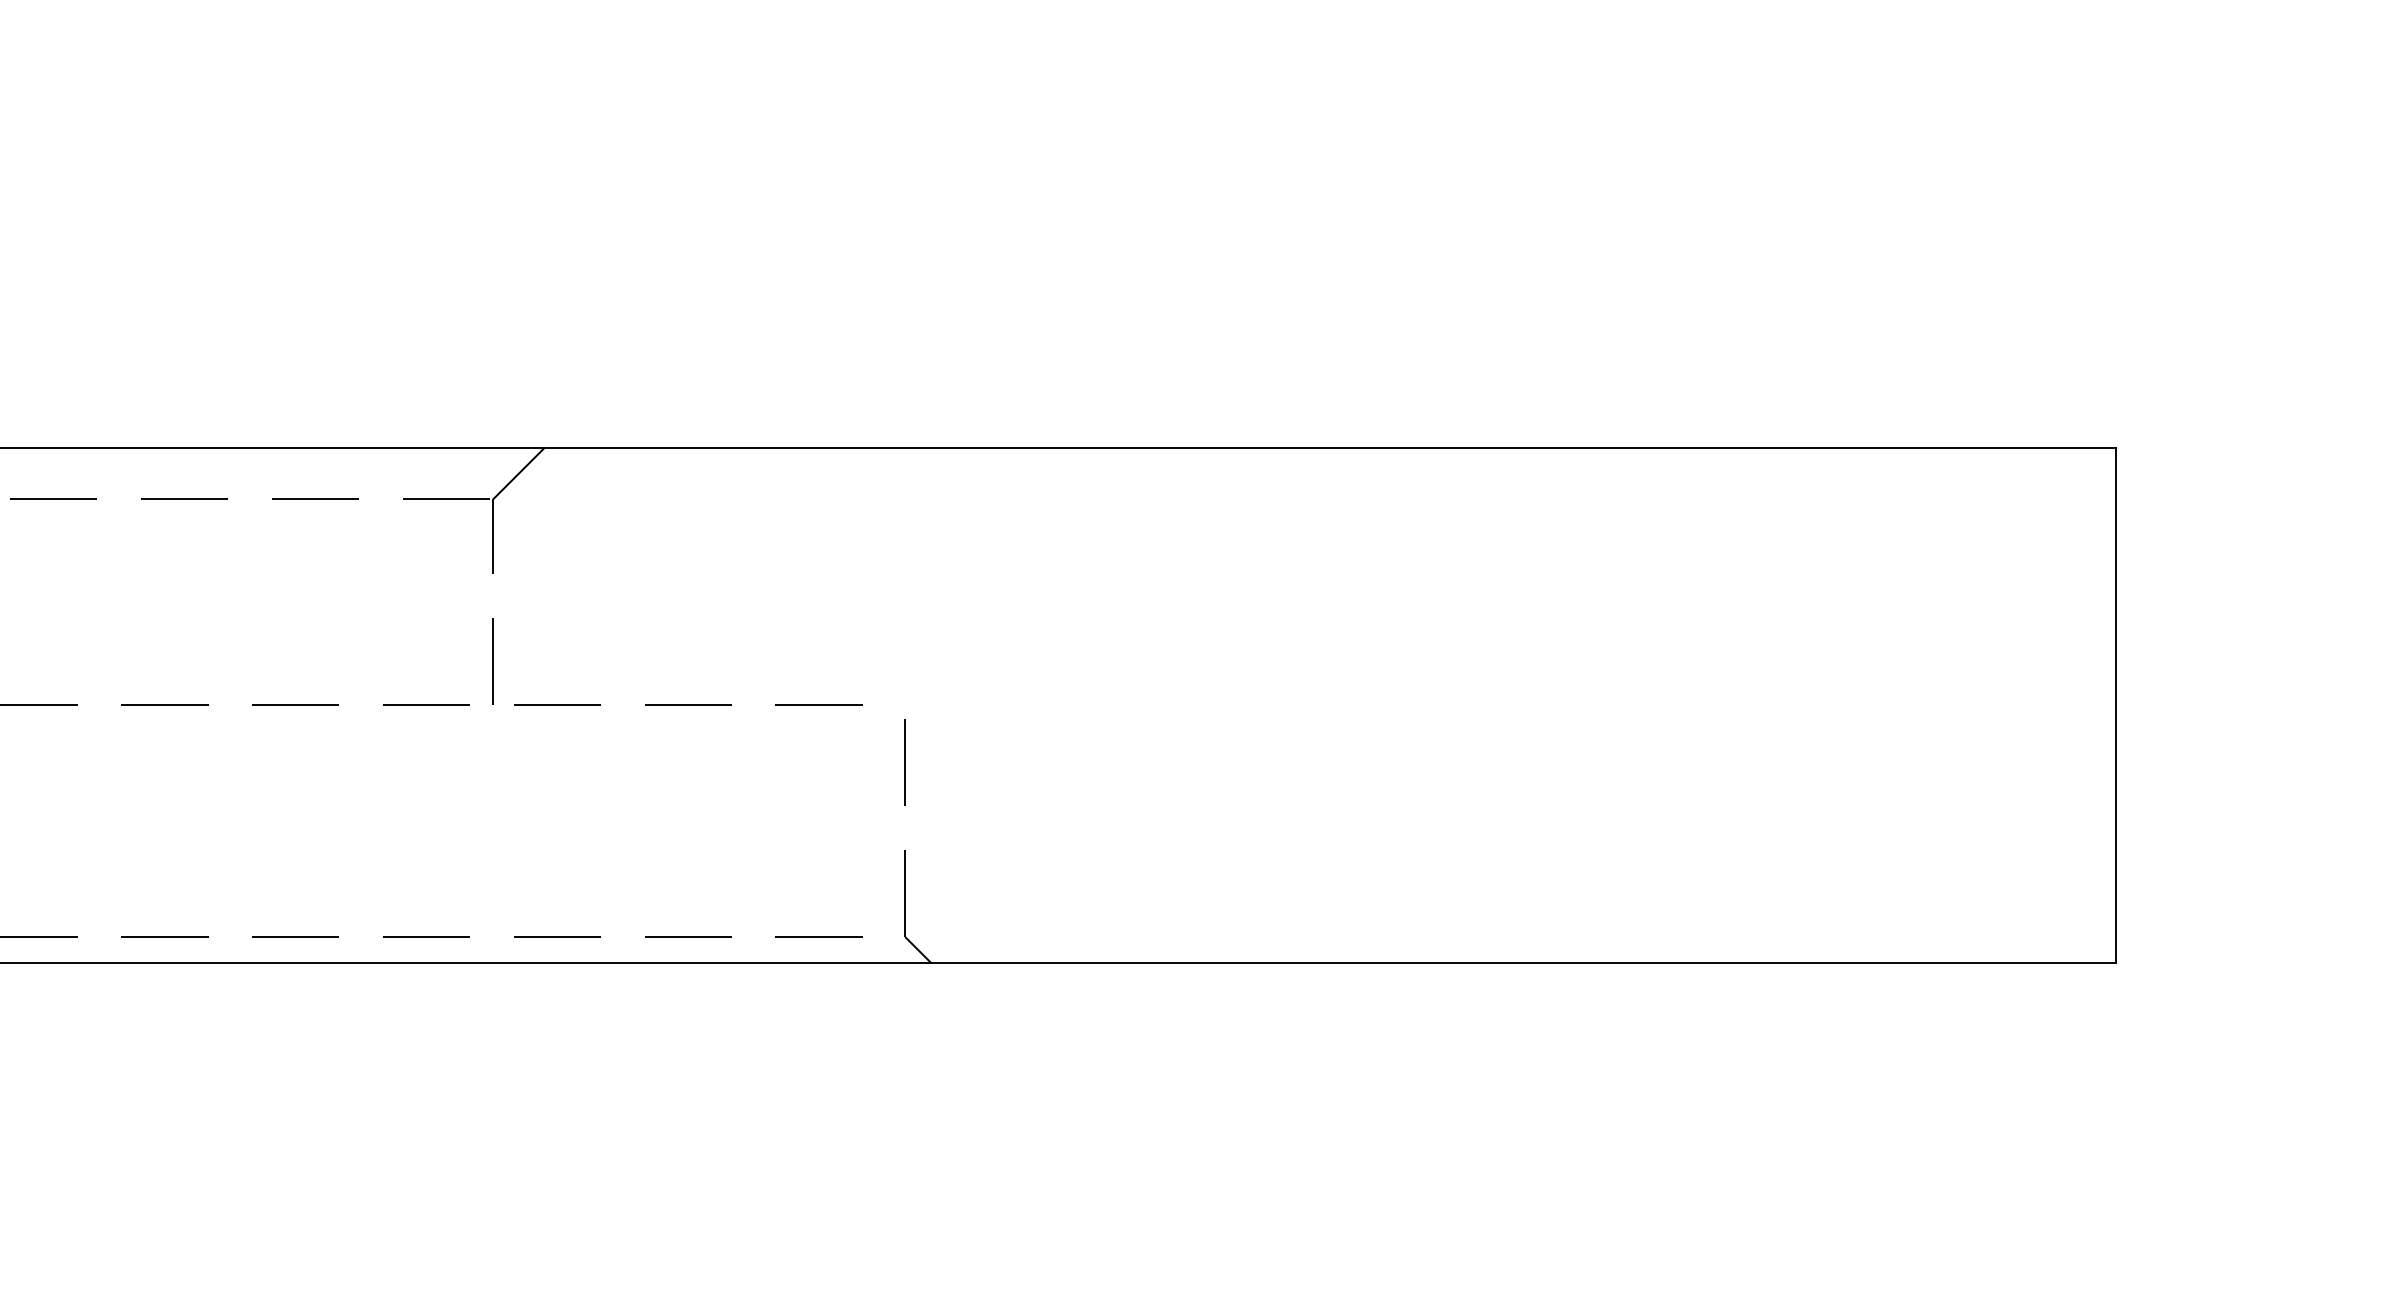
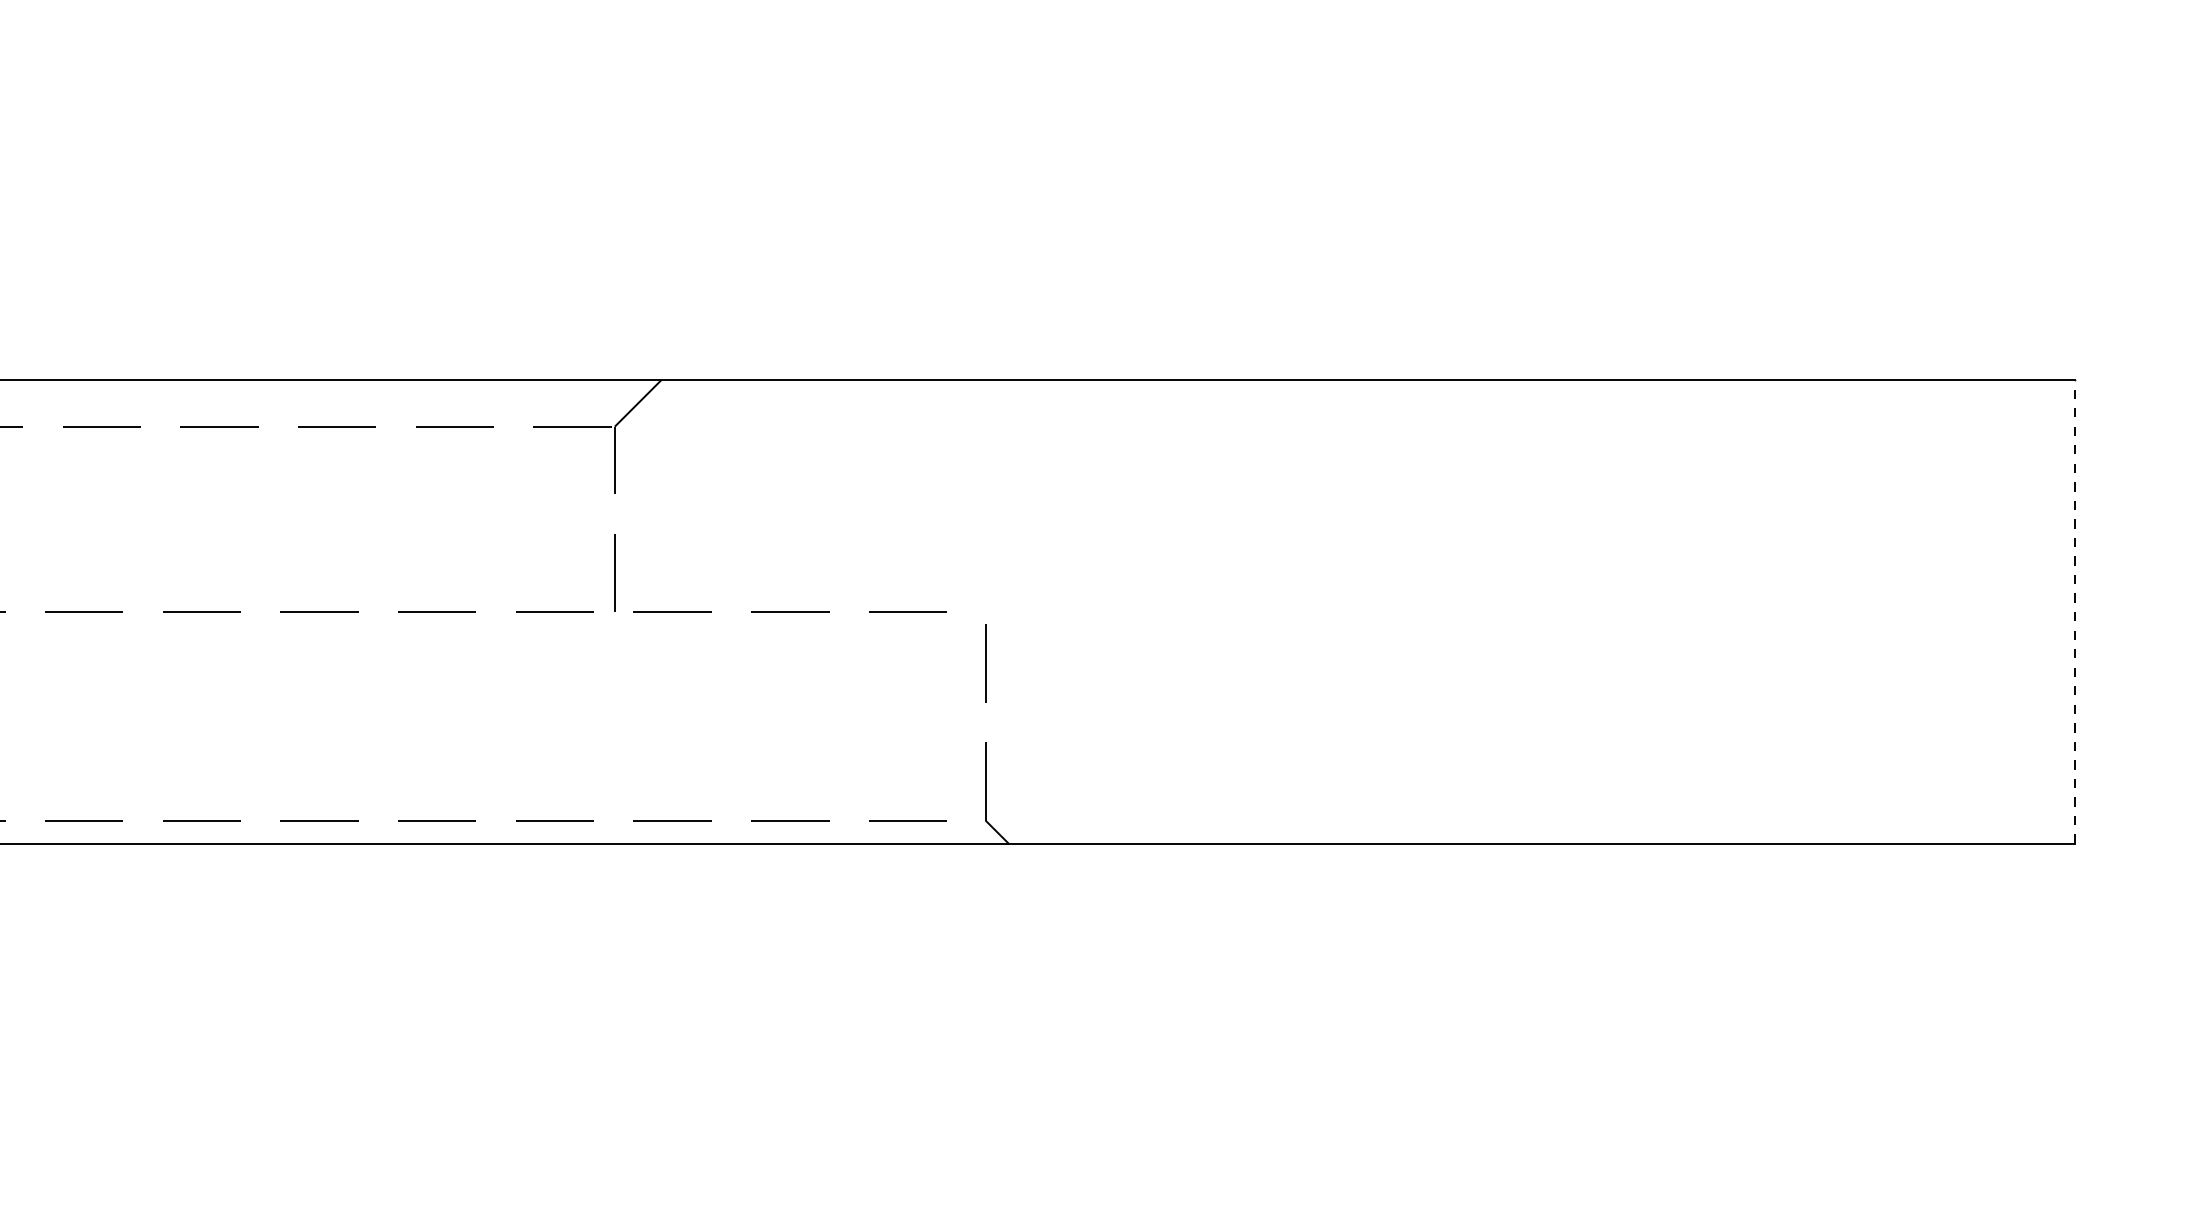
line: (2115, 705) -> (2074, 612), solid -> dashed

